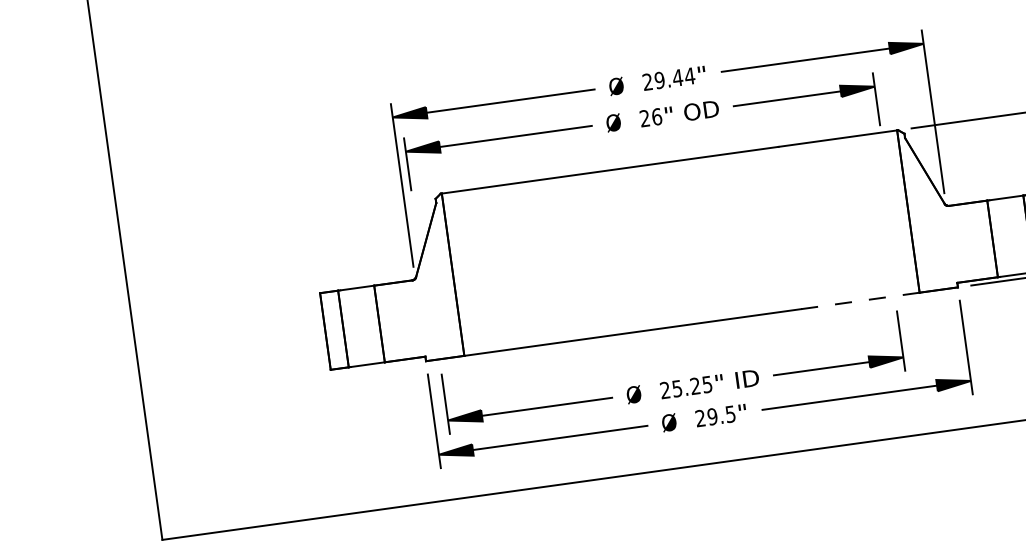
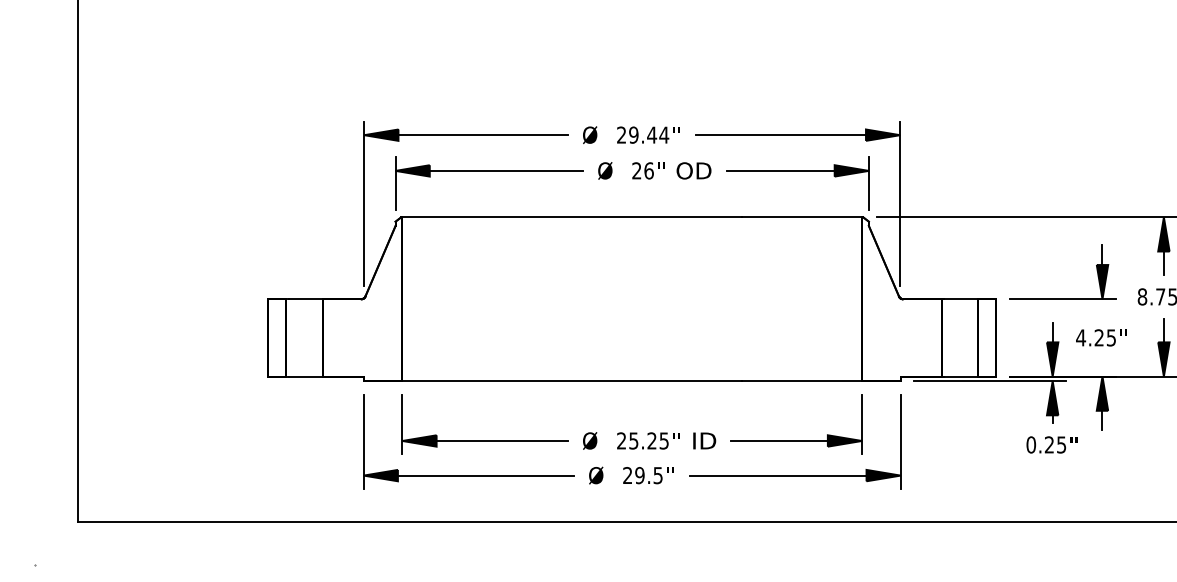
part: (642, 131) -> (632, 183), moved
line: (860, 301) -> (802, 381), dashed -> solid
part: (673, 380) -> (631, 432), moved

